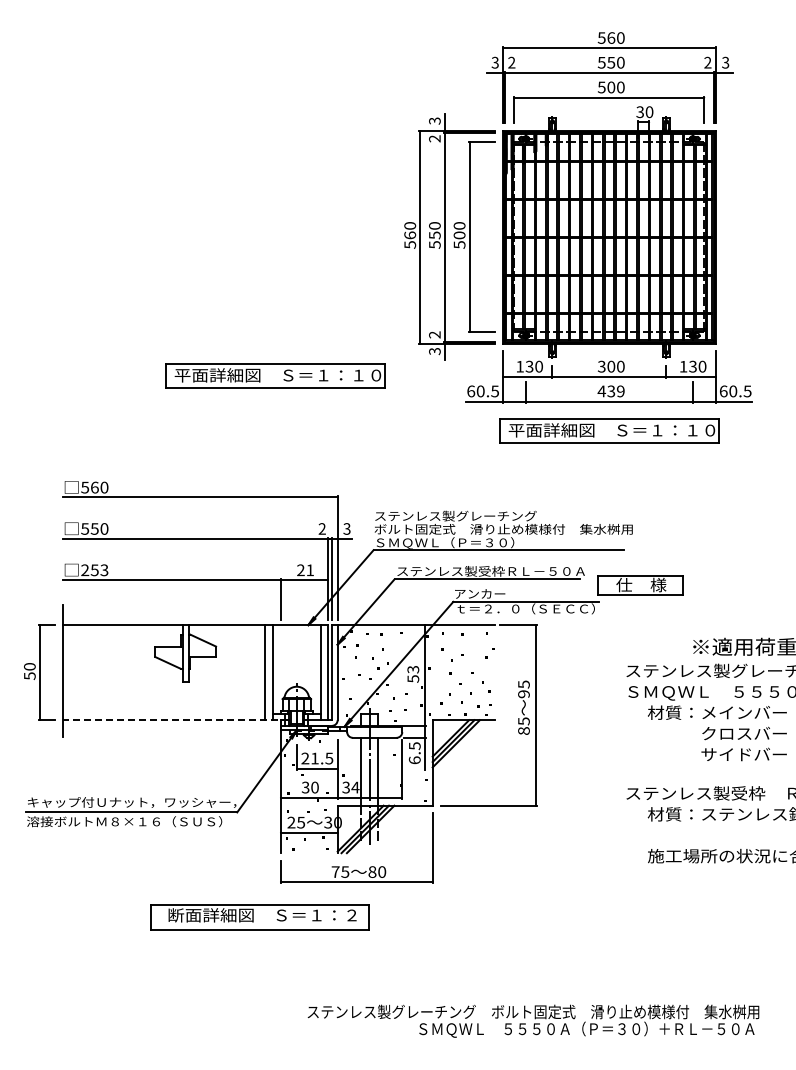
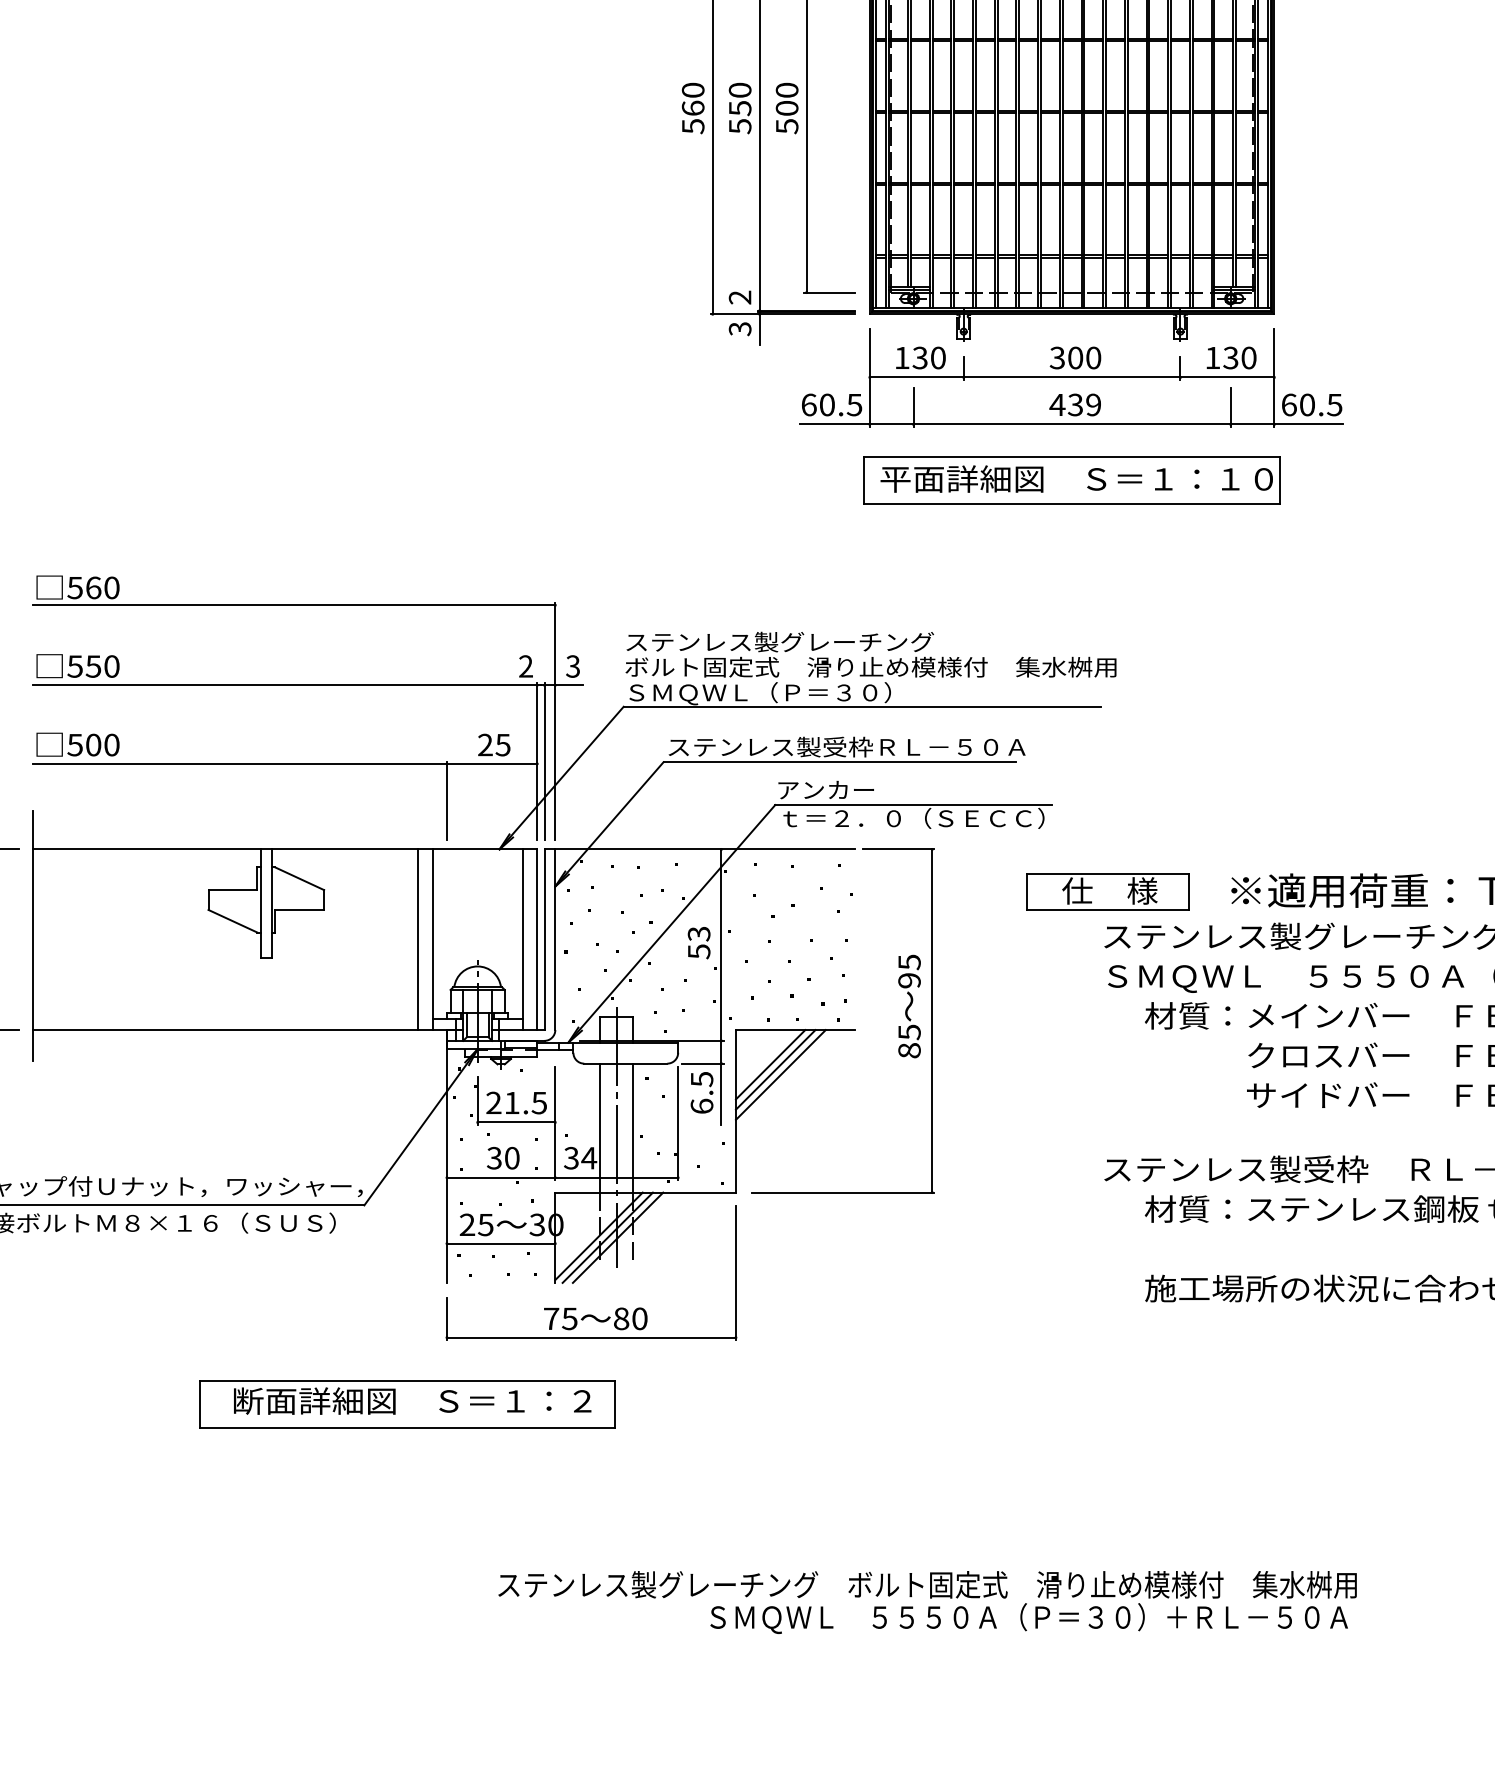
part: (275, 375) -> (437, 374), removed
text: (94, 570) -> (92, 745), 253 -> 500
text: (309, 570) -> (501, 745), 21 -> 25
part: (640, 585) -> (1108, 891), moved
line: (175, 720) -> (246, 1030), dashed -> solid

